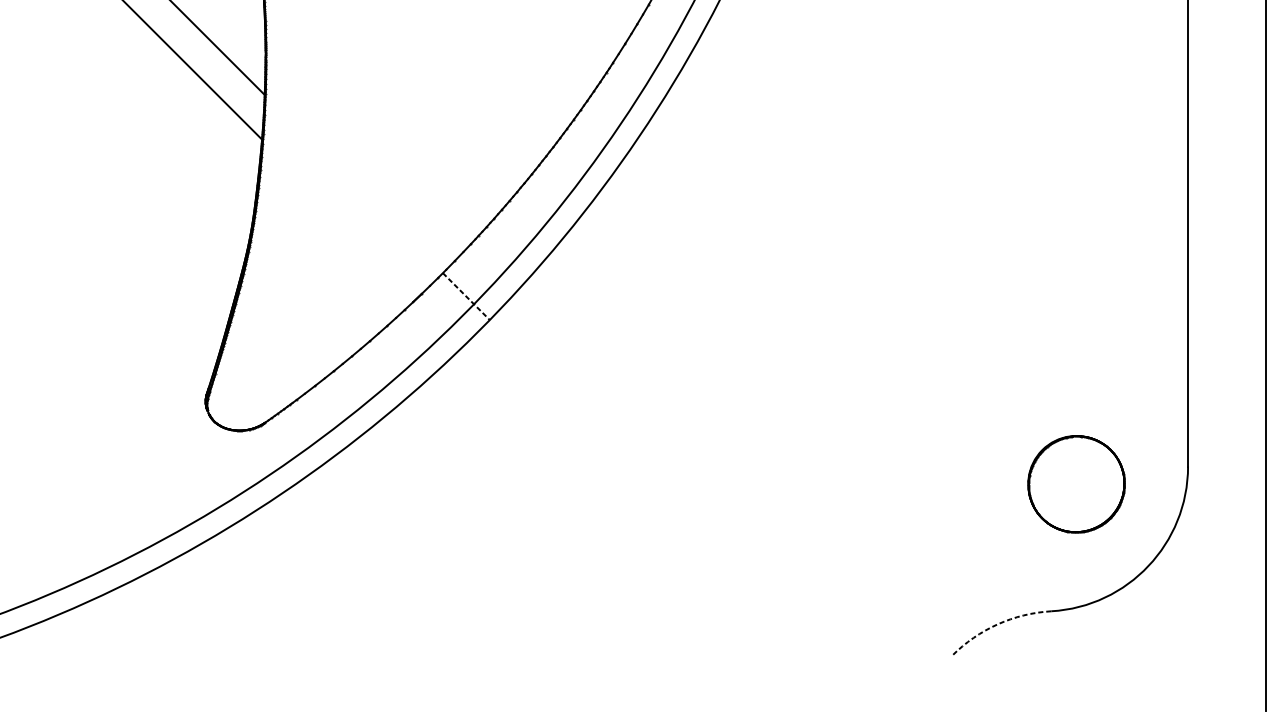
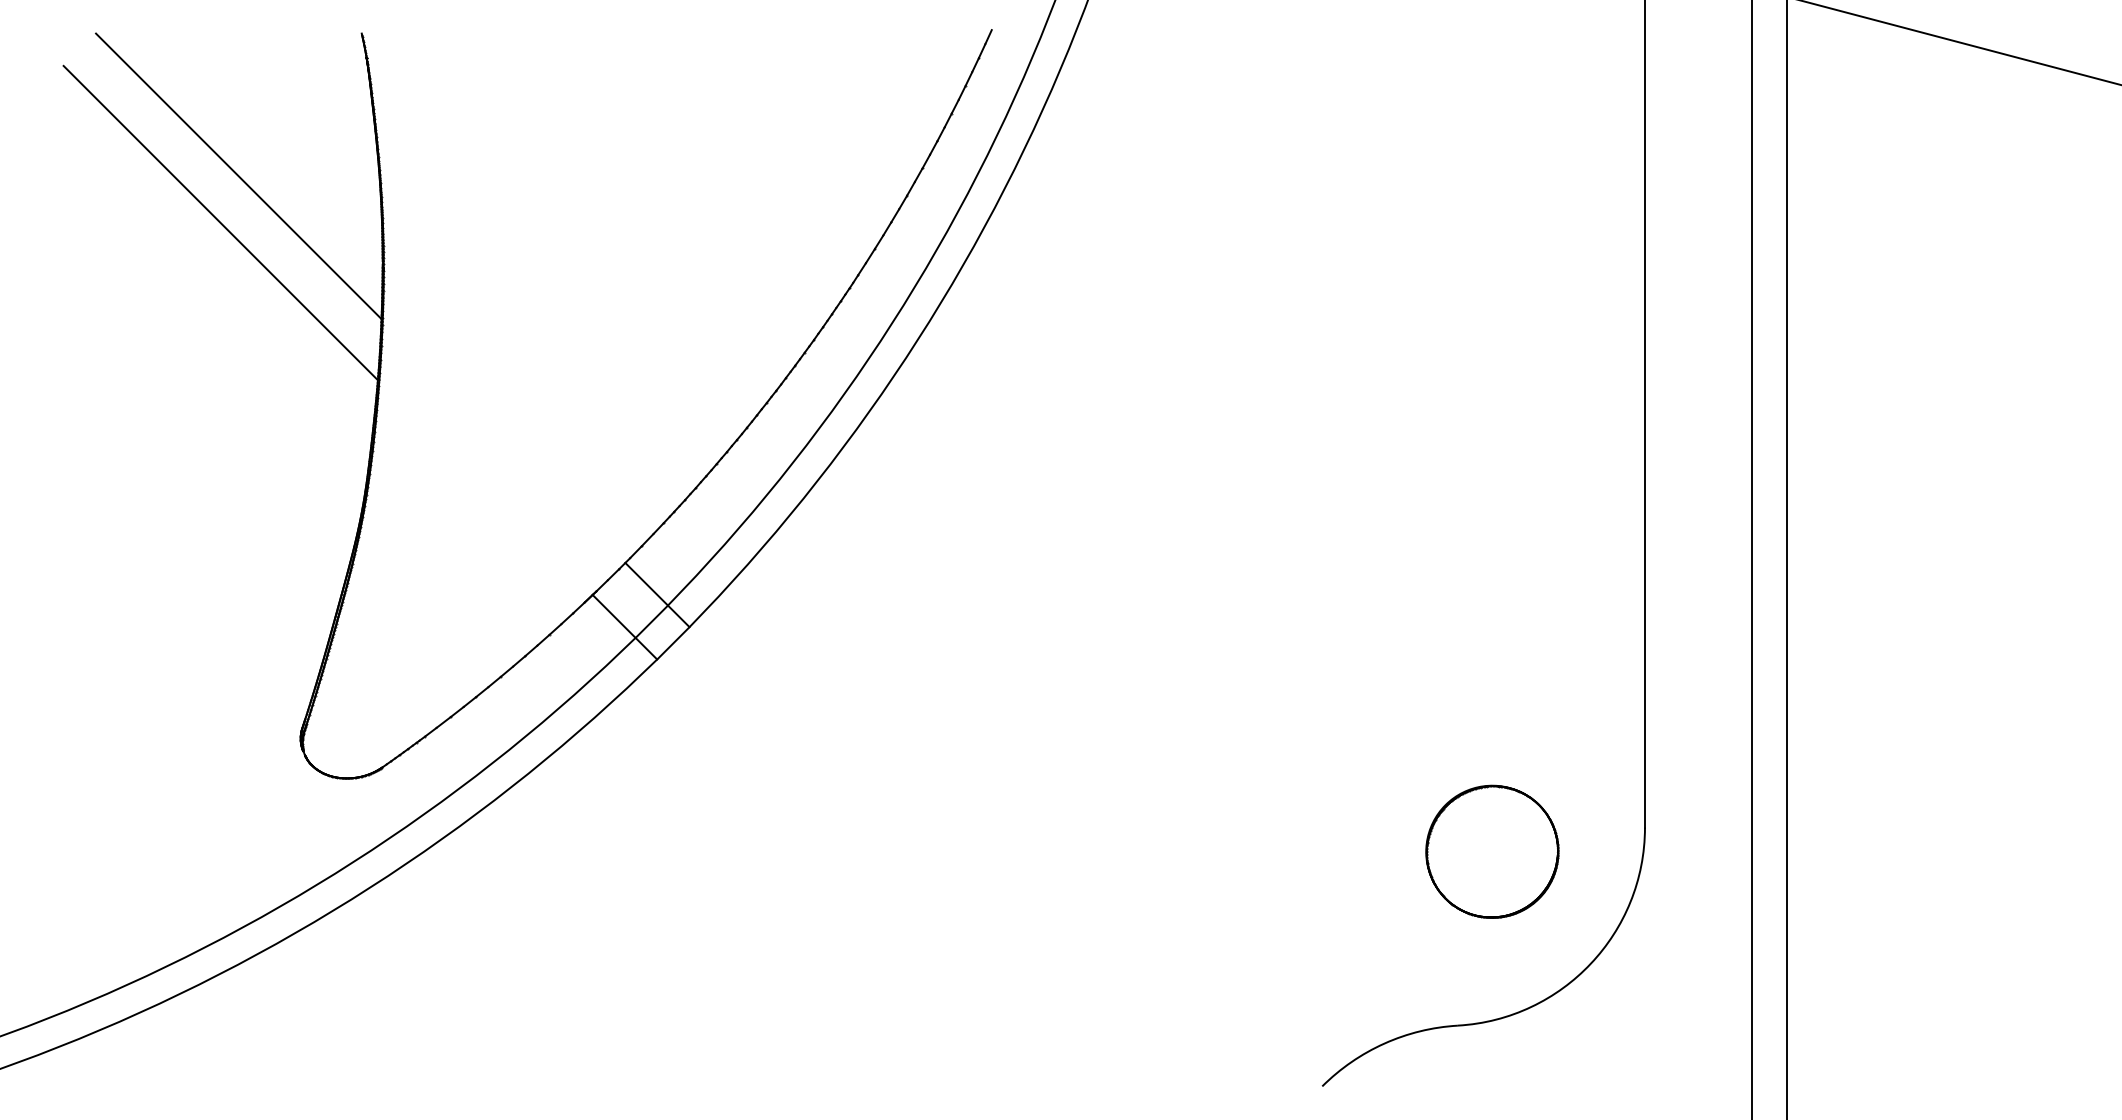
line: (466, 296) -> (657, 595), dashed -> solid
line: (442, 319) -> (624, 626), added
arc: (997, 624) -> (1384, 1043), dashed -> solid

